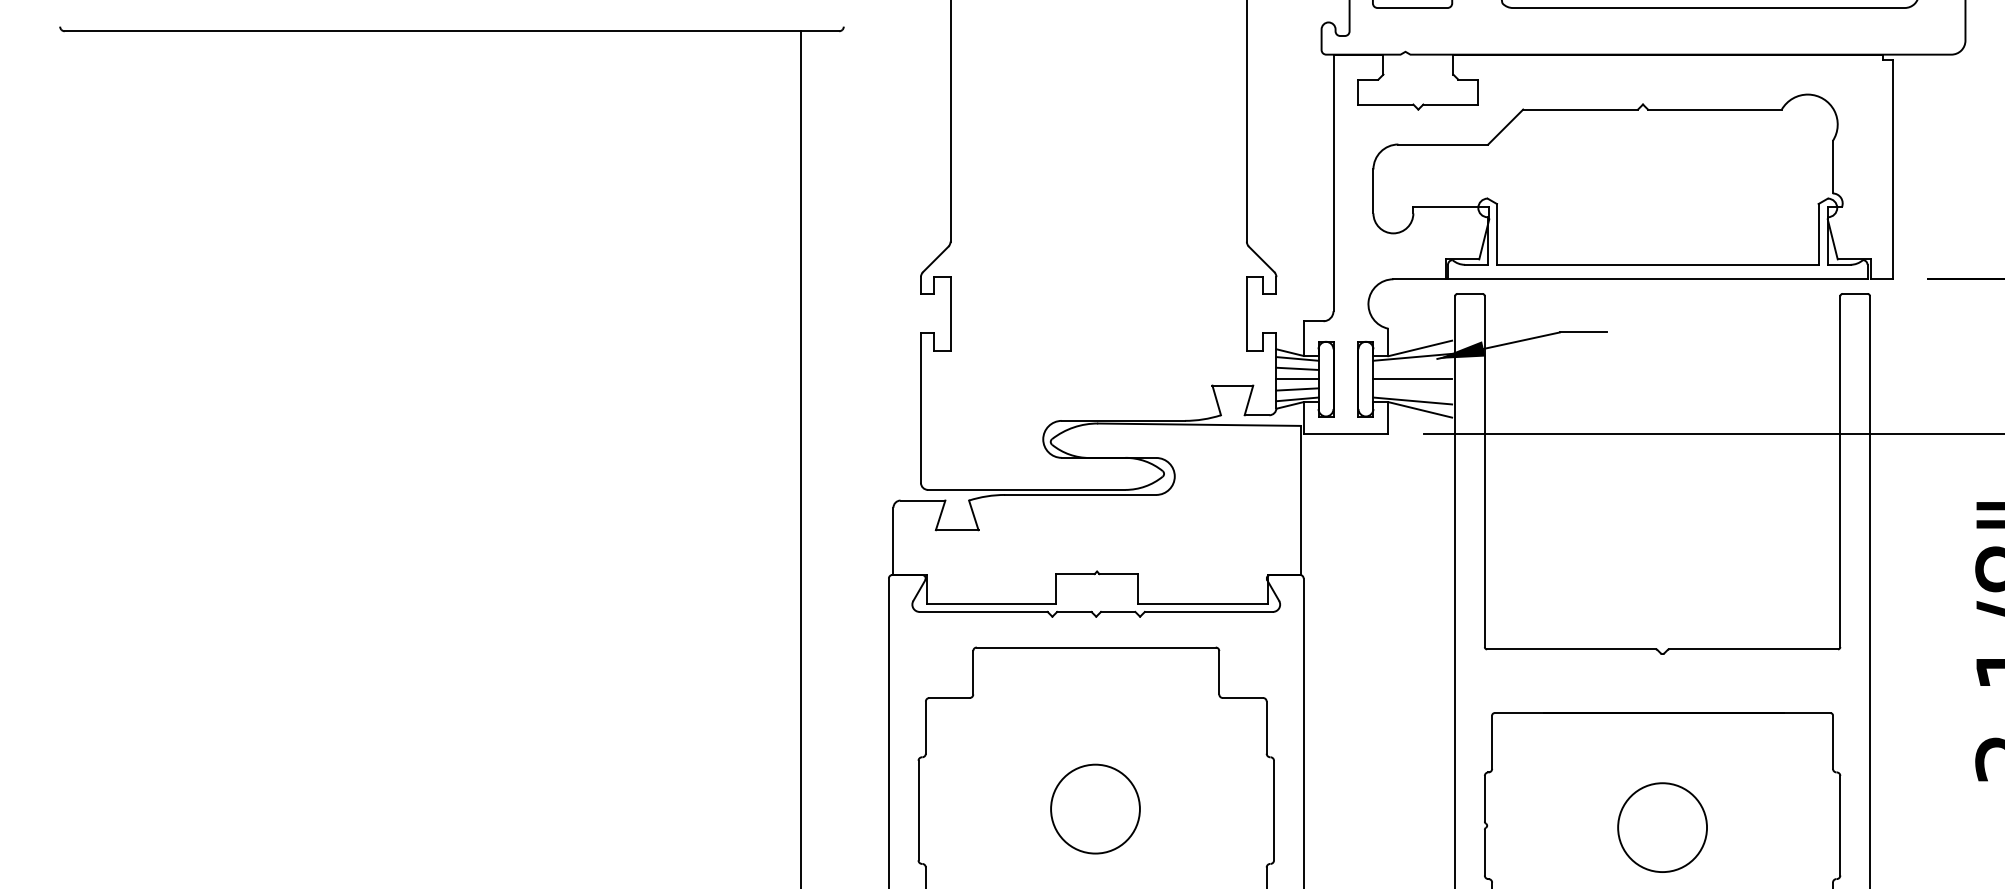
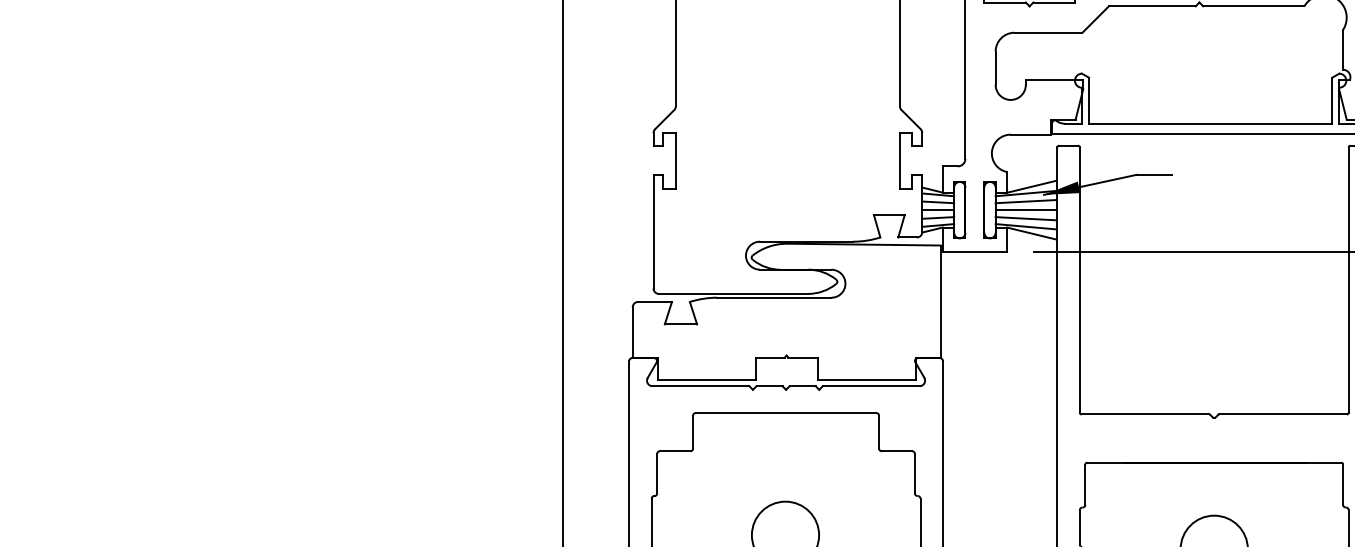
line: (1412, 367) -> (1025, 201), added
line: (1412, 390) -> (1025, 218), added

